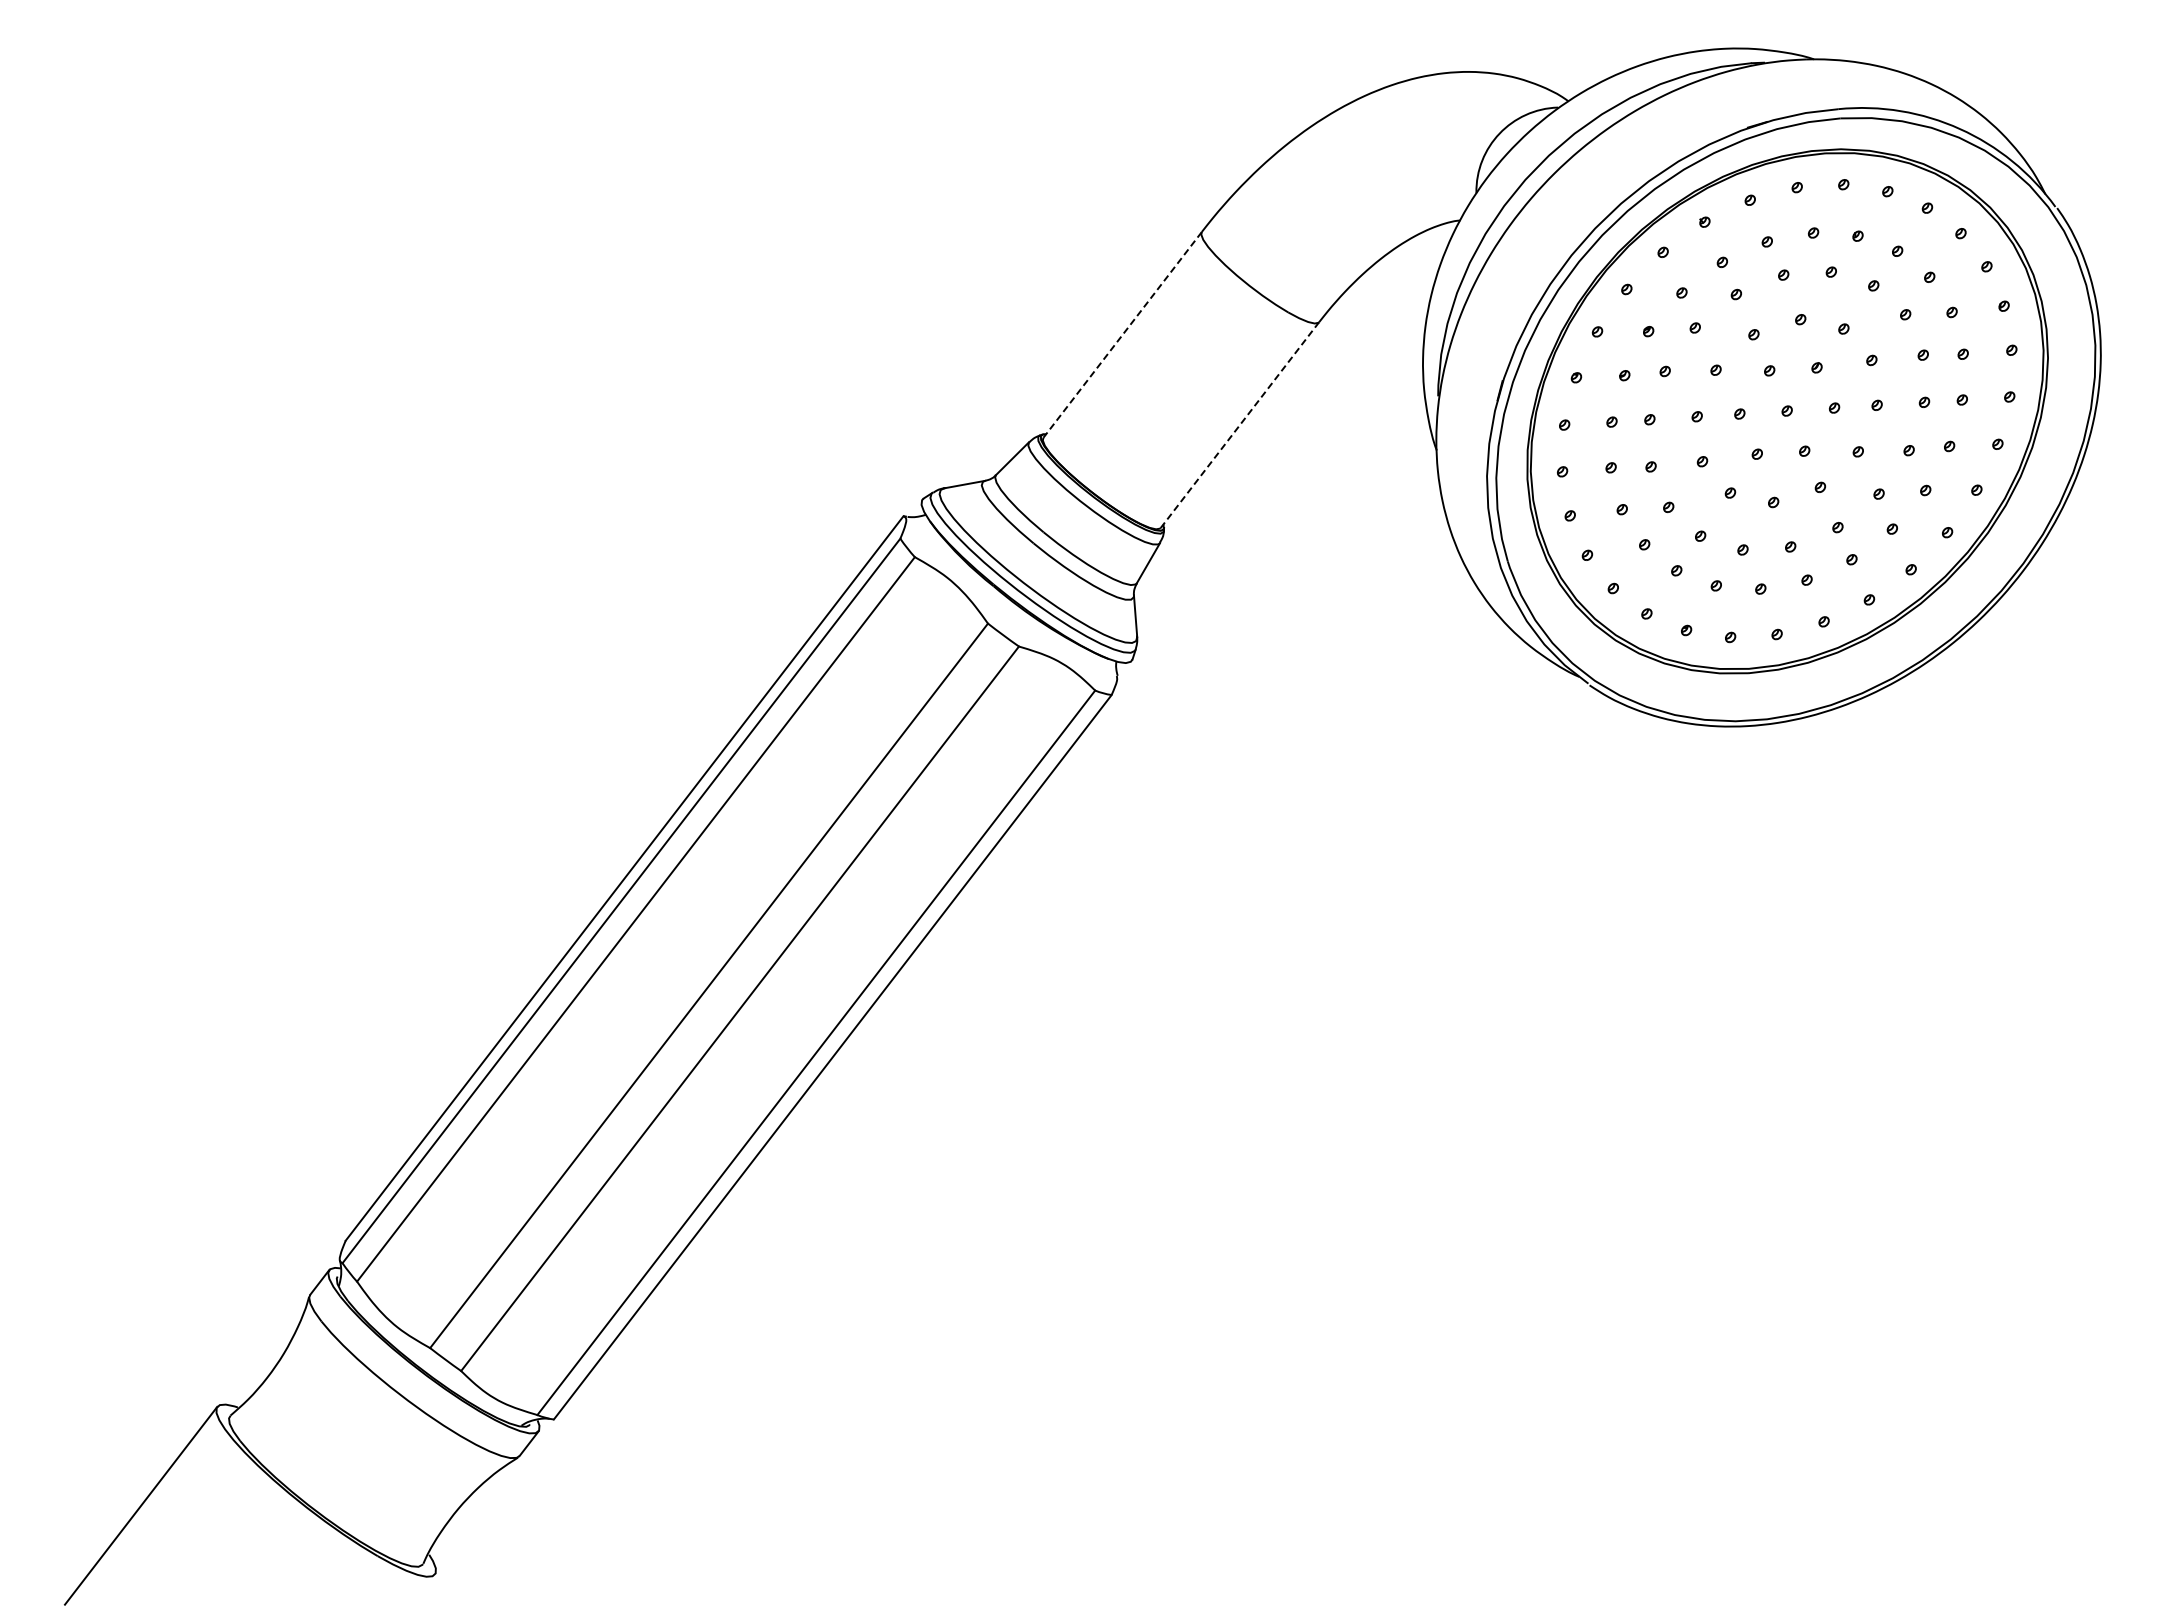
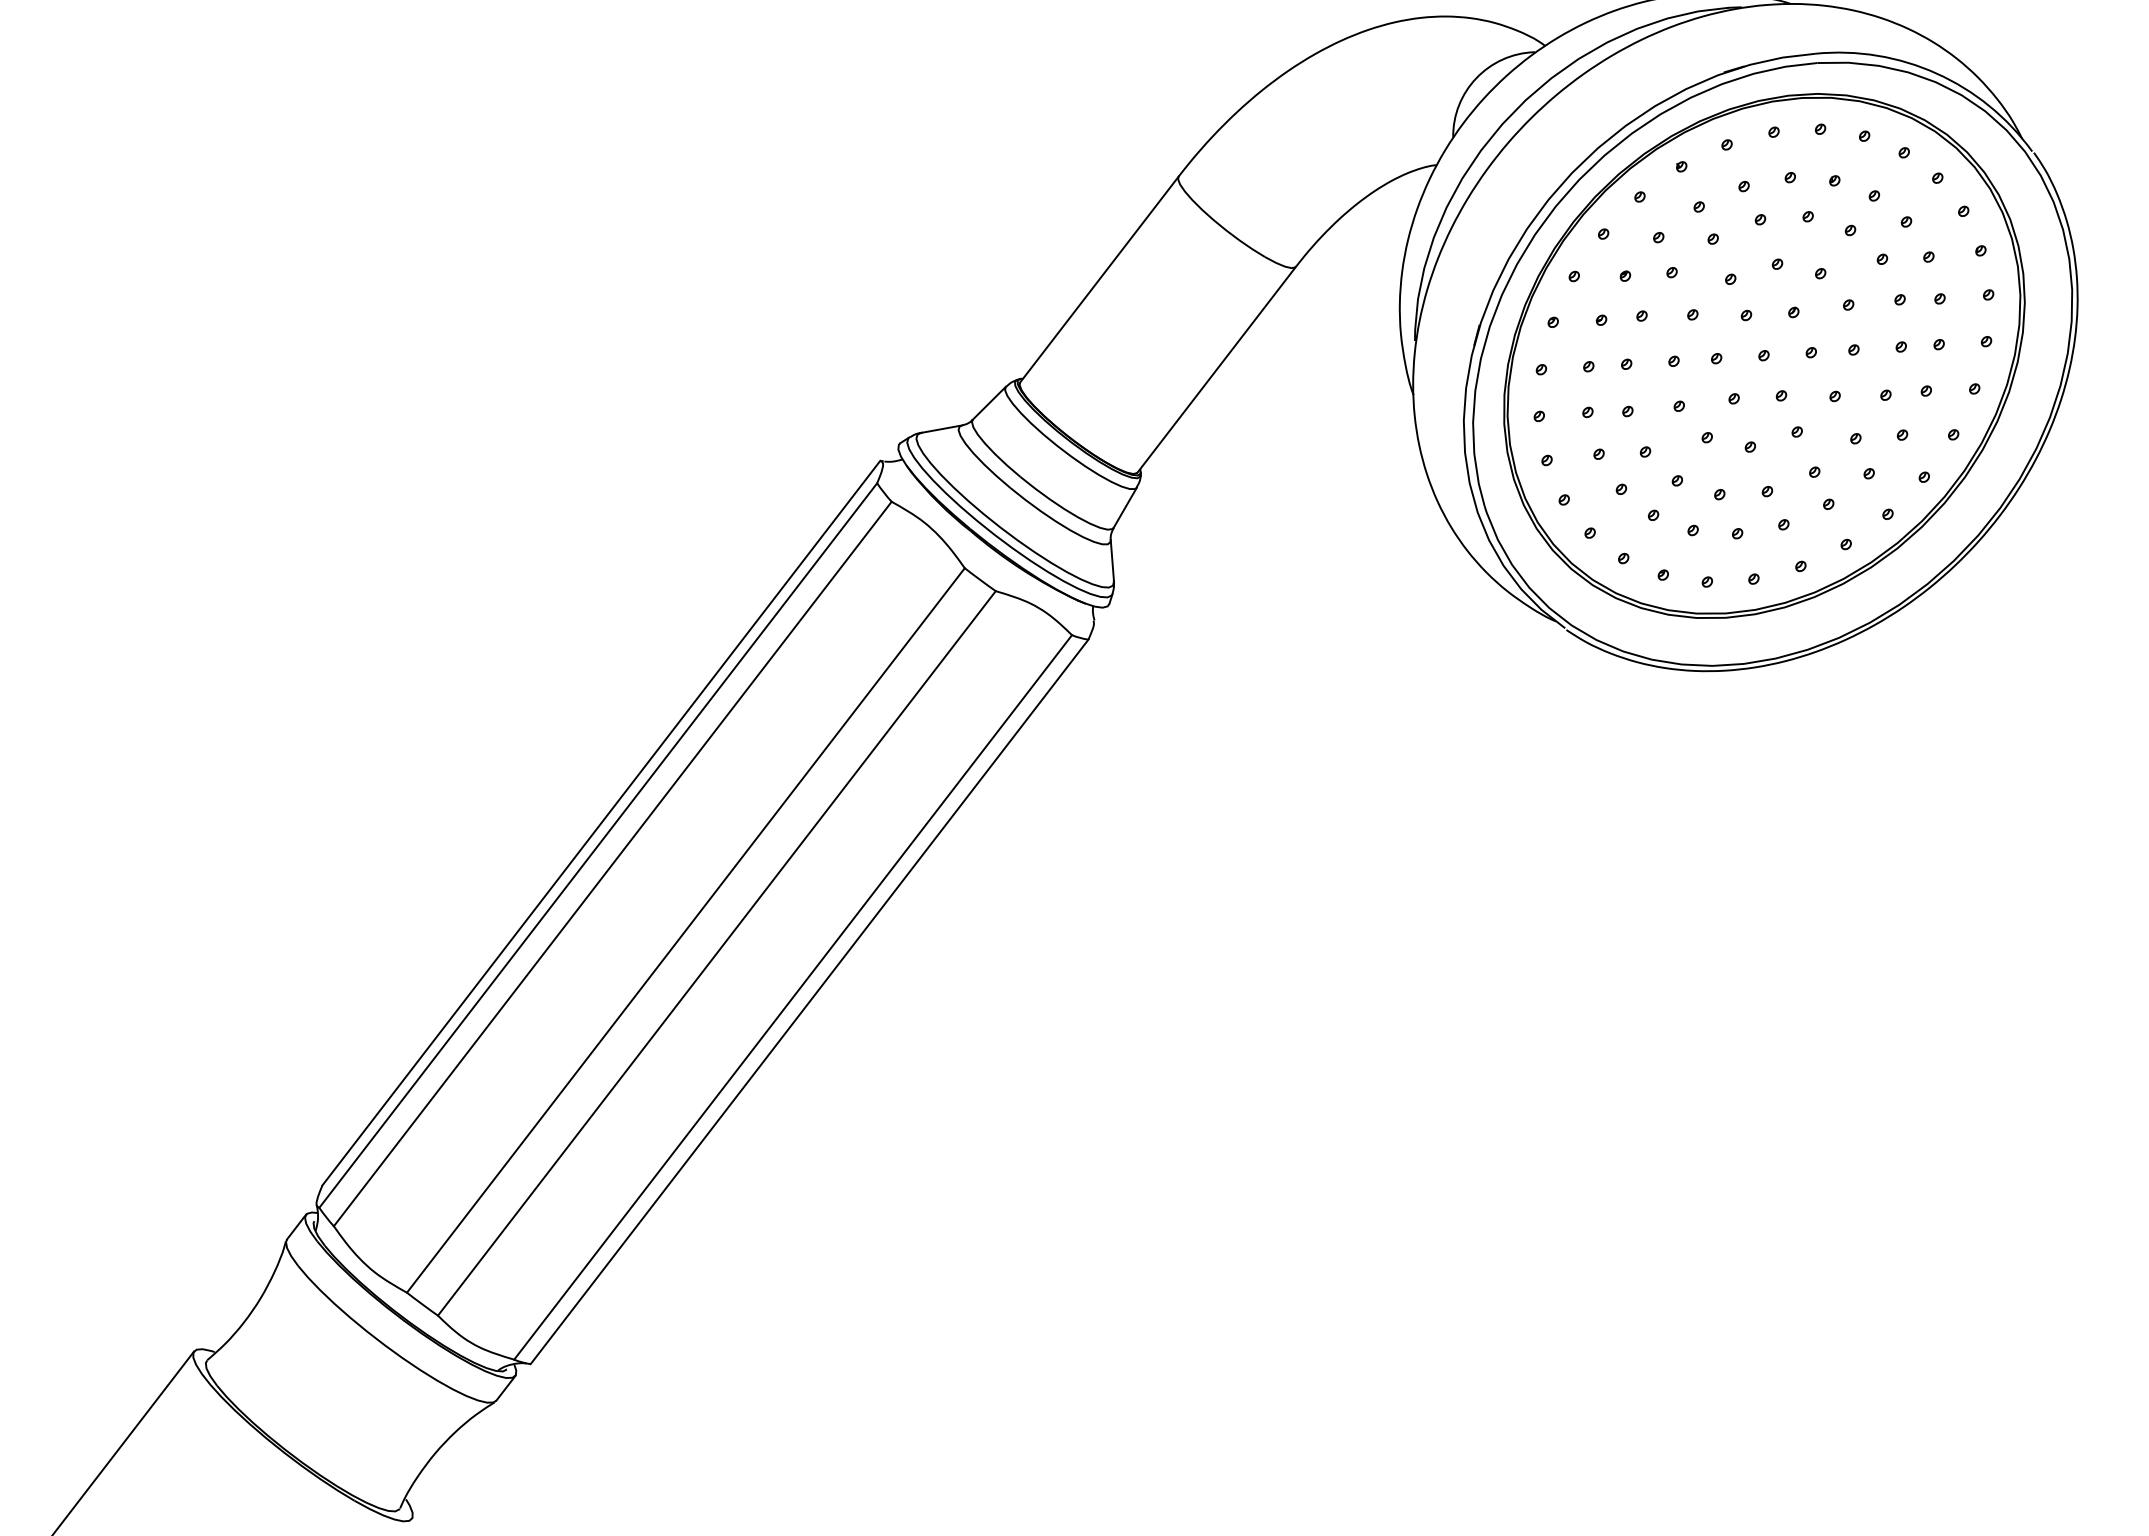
line: (1122, 334) -> (1099, 279), dashed -> solid
line: (1239, 425) -> (1216, 370), dashed -> solid

